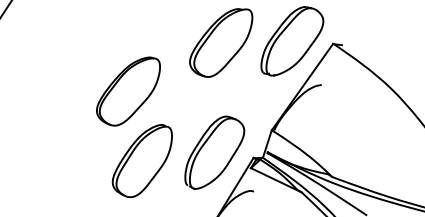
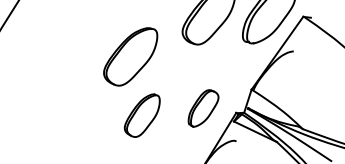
part: (214, 152) -> (203, 108), size x0.6
part: (141, 161) -> (141, 115), size x0.7

